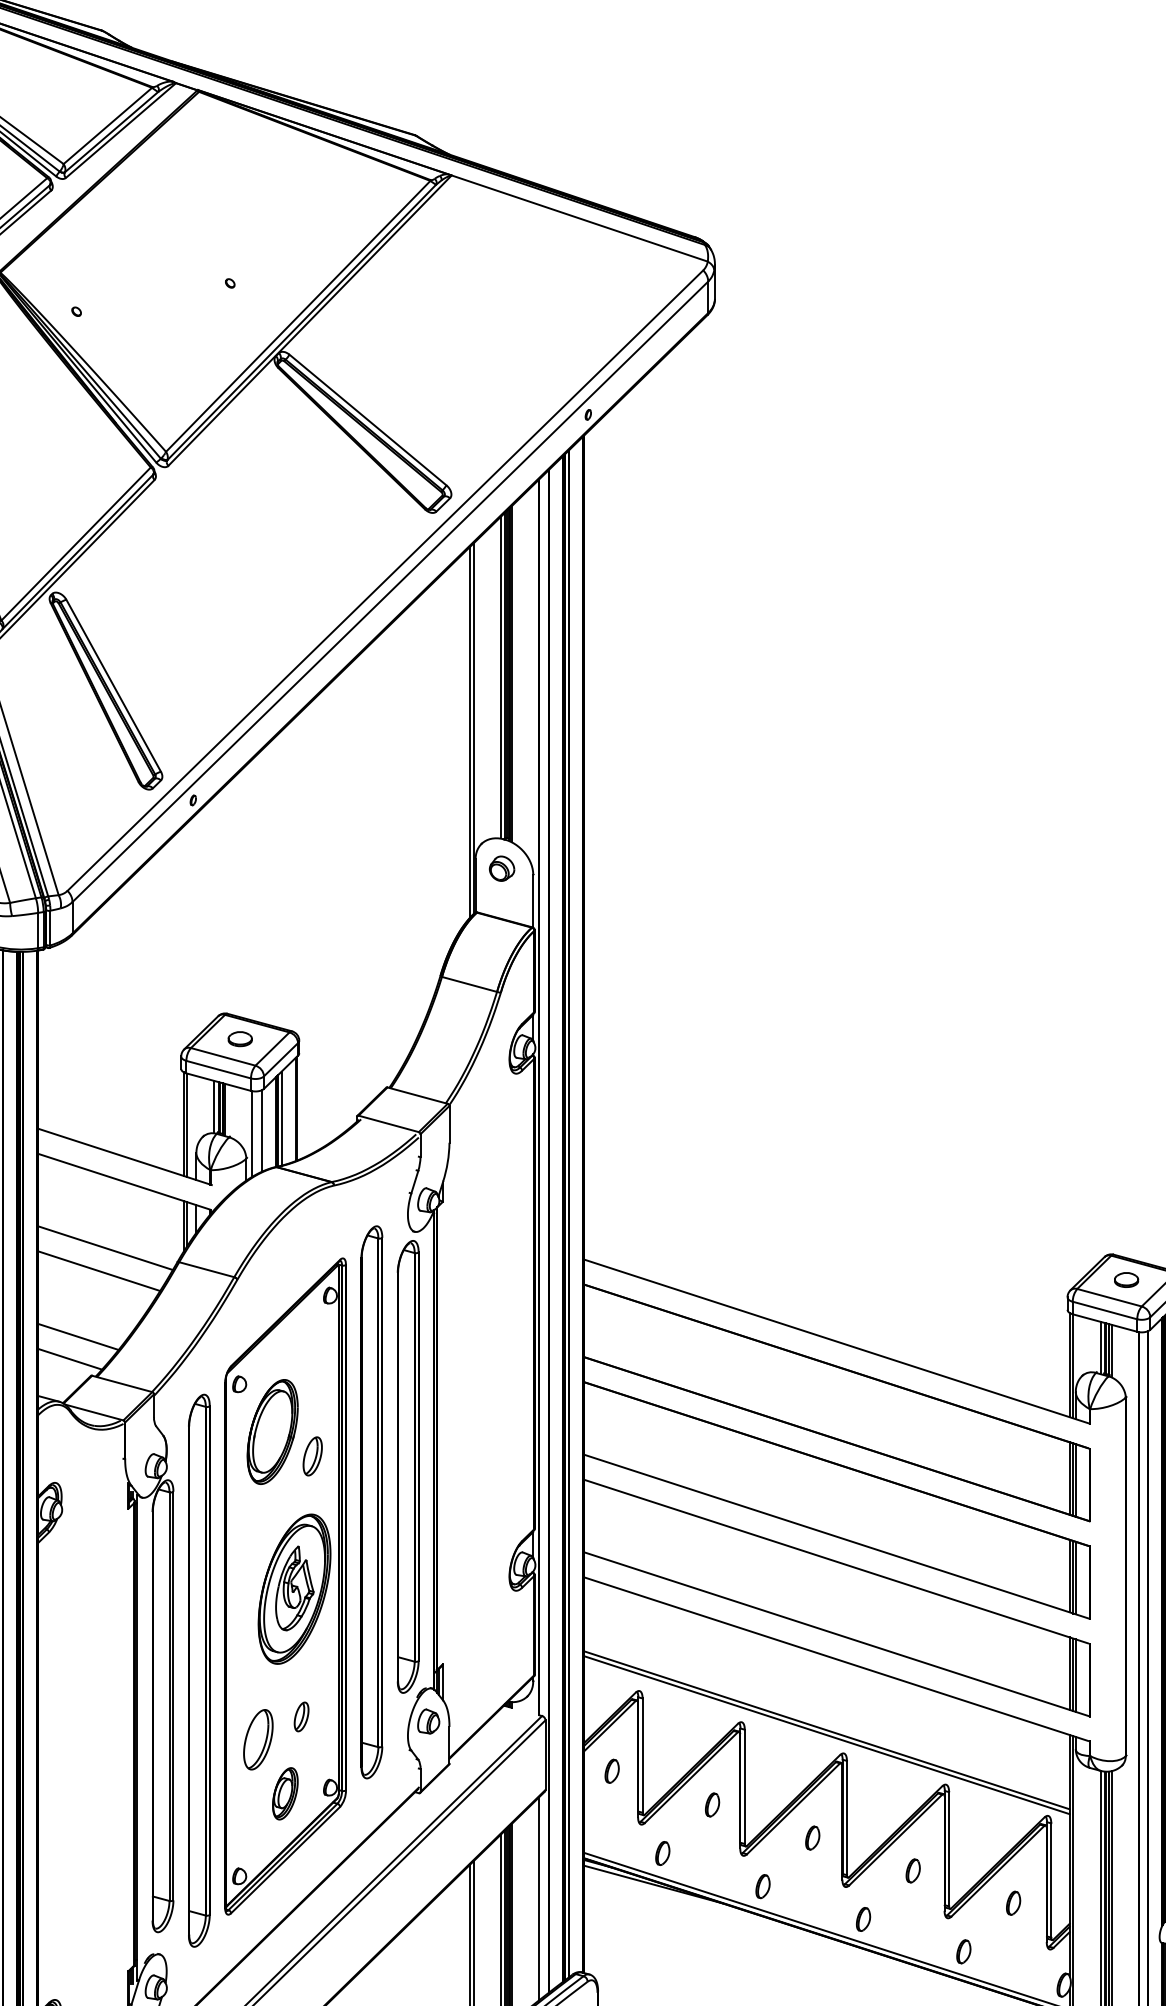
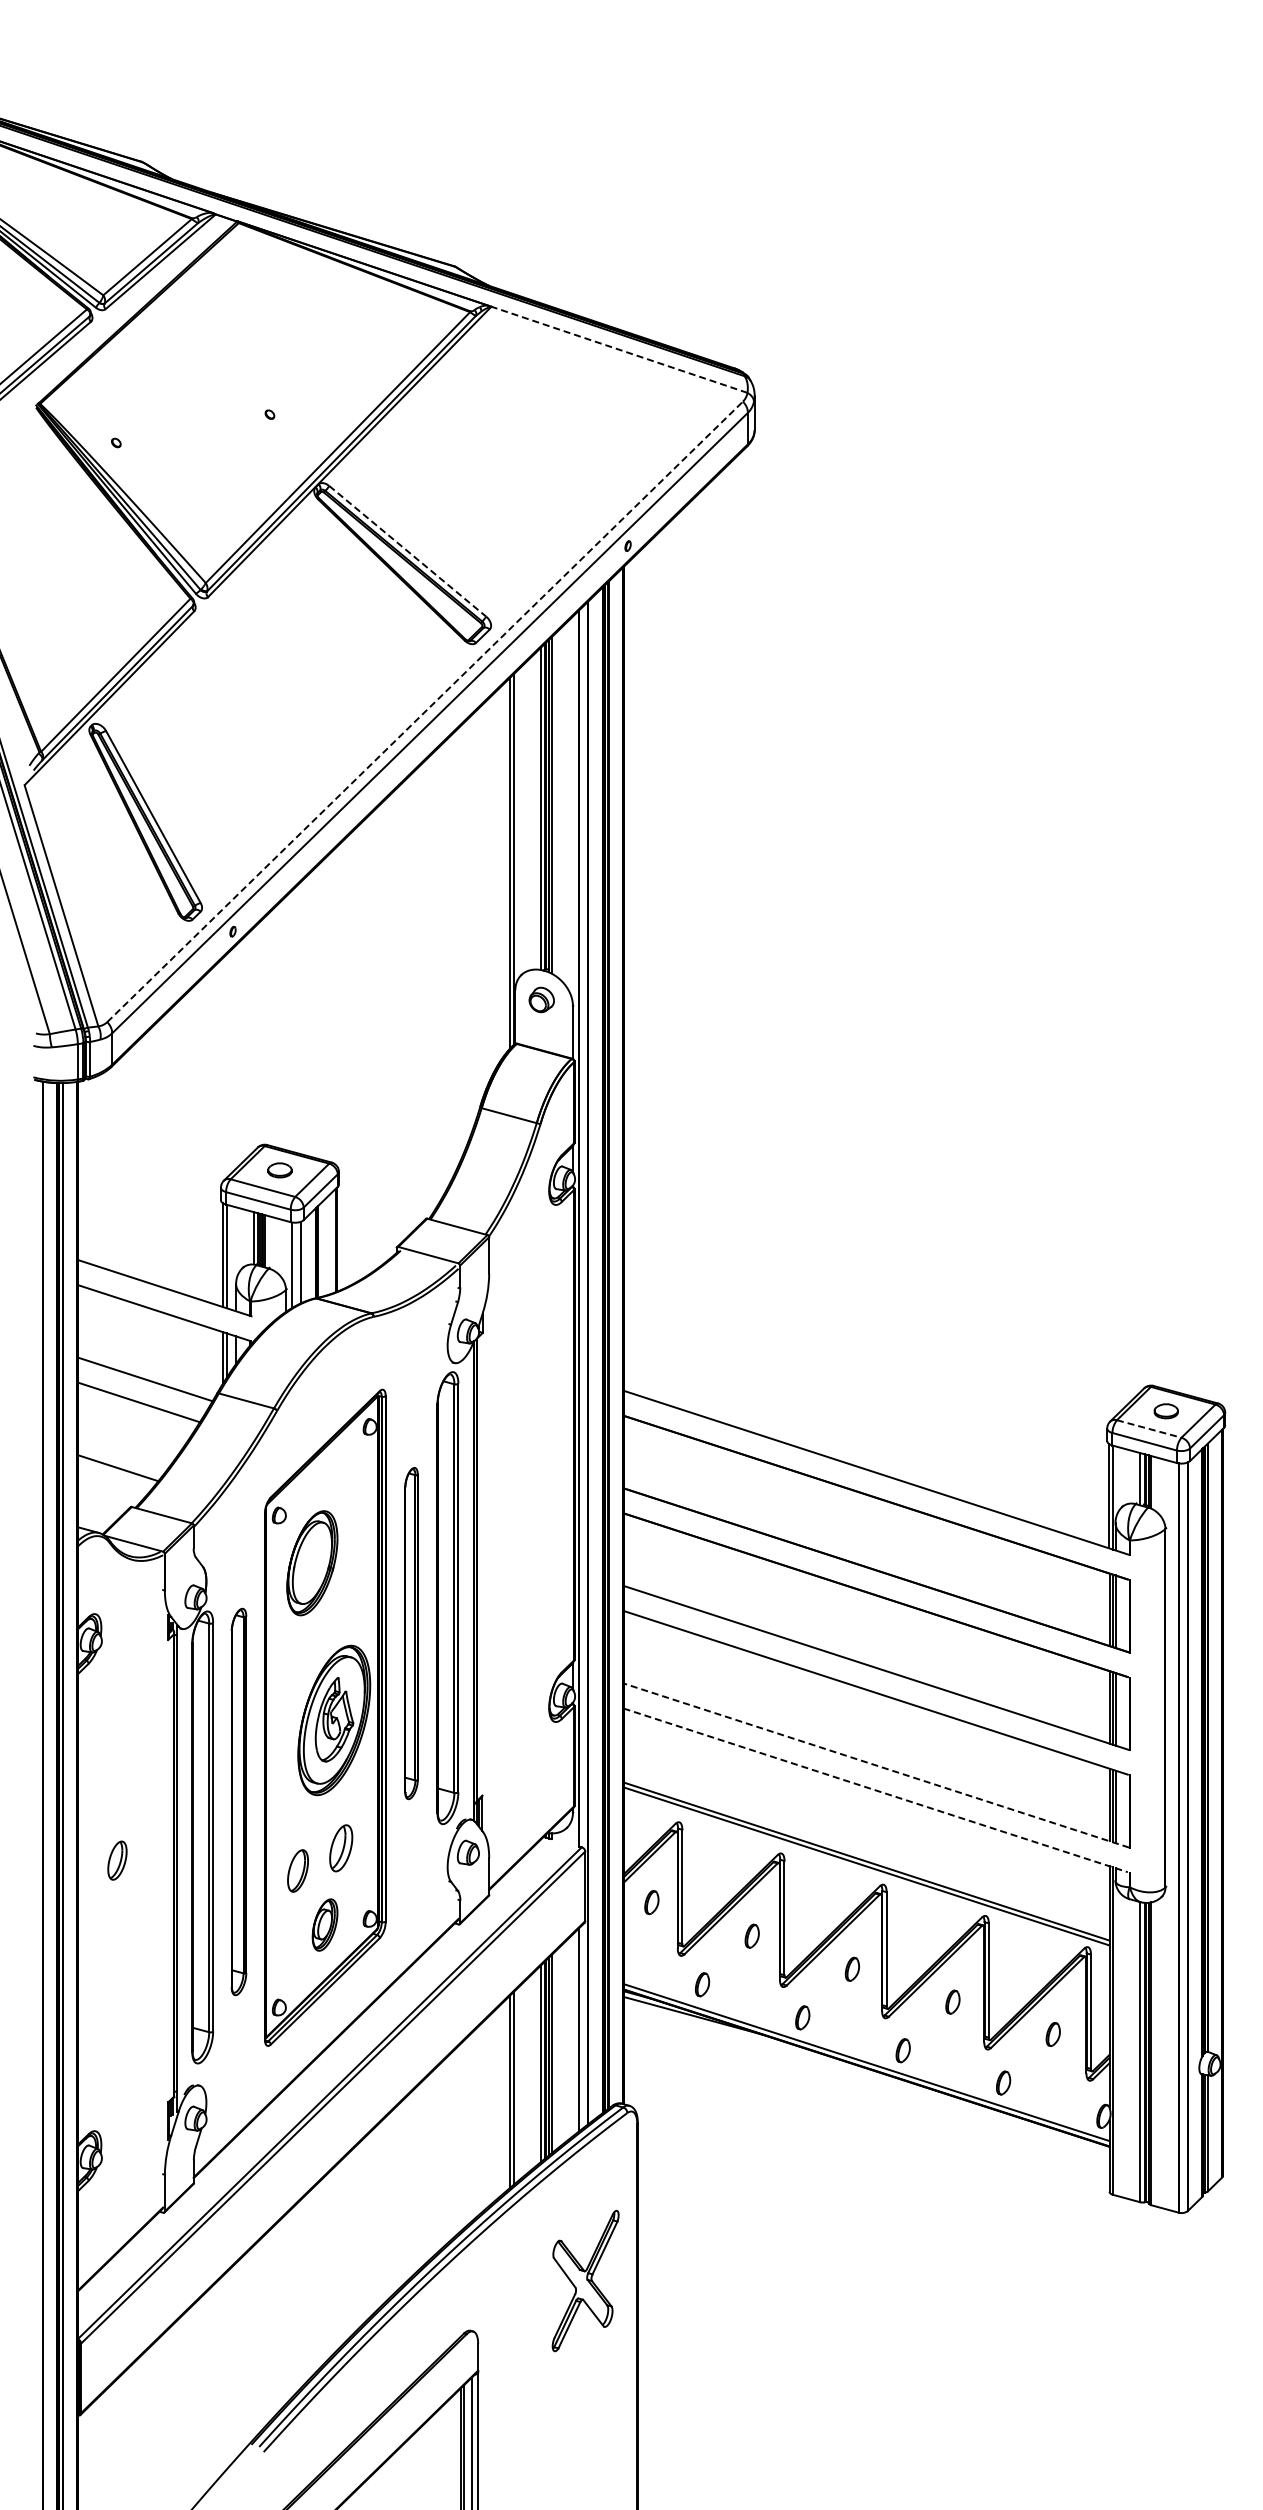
line: (578, 218) -> (618, 349), solid -> dashed
line: (368, 420) -> (408, 551), solid -> dashed
line: (385, 580) -> (425, 711), solid -> dashed
line: (281, 1118) -> (321, 1249), removed
line: (1109, 1298) -> (1149, 1429), solid -> dashed
line: (69, 1359) -> (109, 1490), removed
part: (312, 1456) -> (117, 1860), moved
part: (371, 1502) -> (411, 1633), size x0.6
line: (836, 1634) -> (876, 1765), solid -> dashed
line: (836, 1659) -> (876, 1790), solid -> dashed
part: (198, 1670) -> (238, 1801), size x0.7
part: (301, 1716) -> (341, 1847), size x1.6
part: (257, 1739) -> (297, 1870), size x0.7

